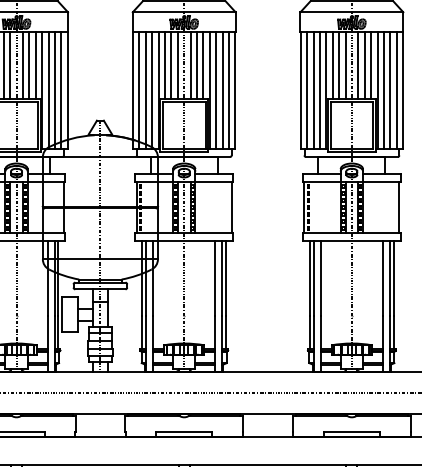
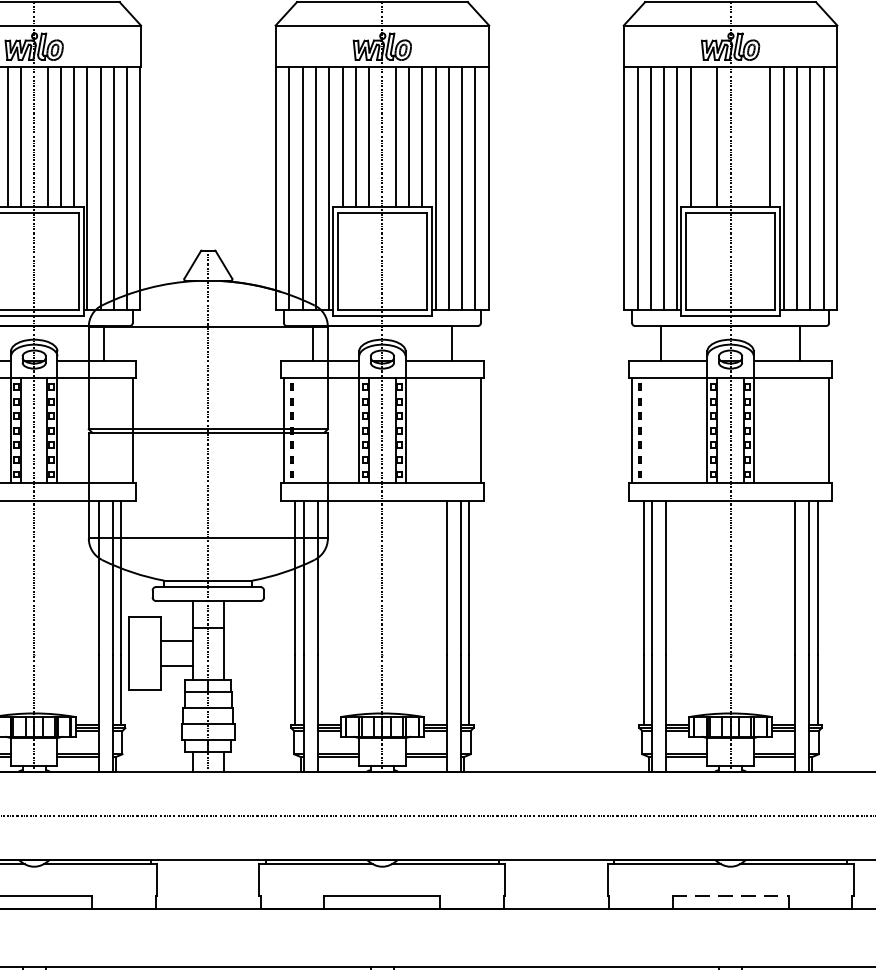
line: (339, 65) -> (704, 136), removed
line: (358, 65) -> (744, 136), removed
line: (364, 65) -> (756, 136), removed
line: (351, 431) -> (729, 896), solid -> dashed

